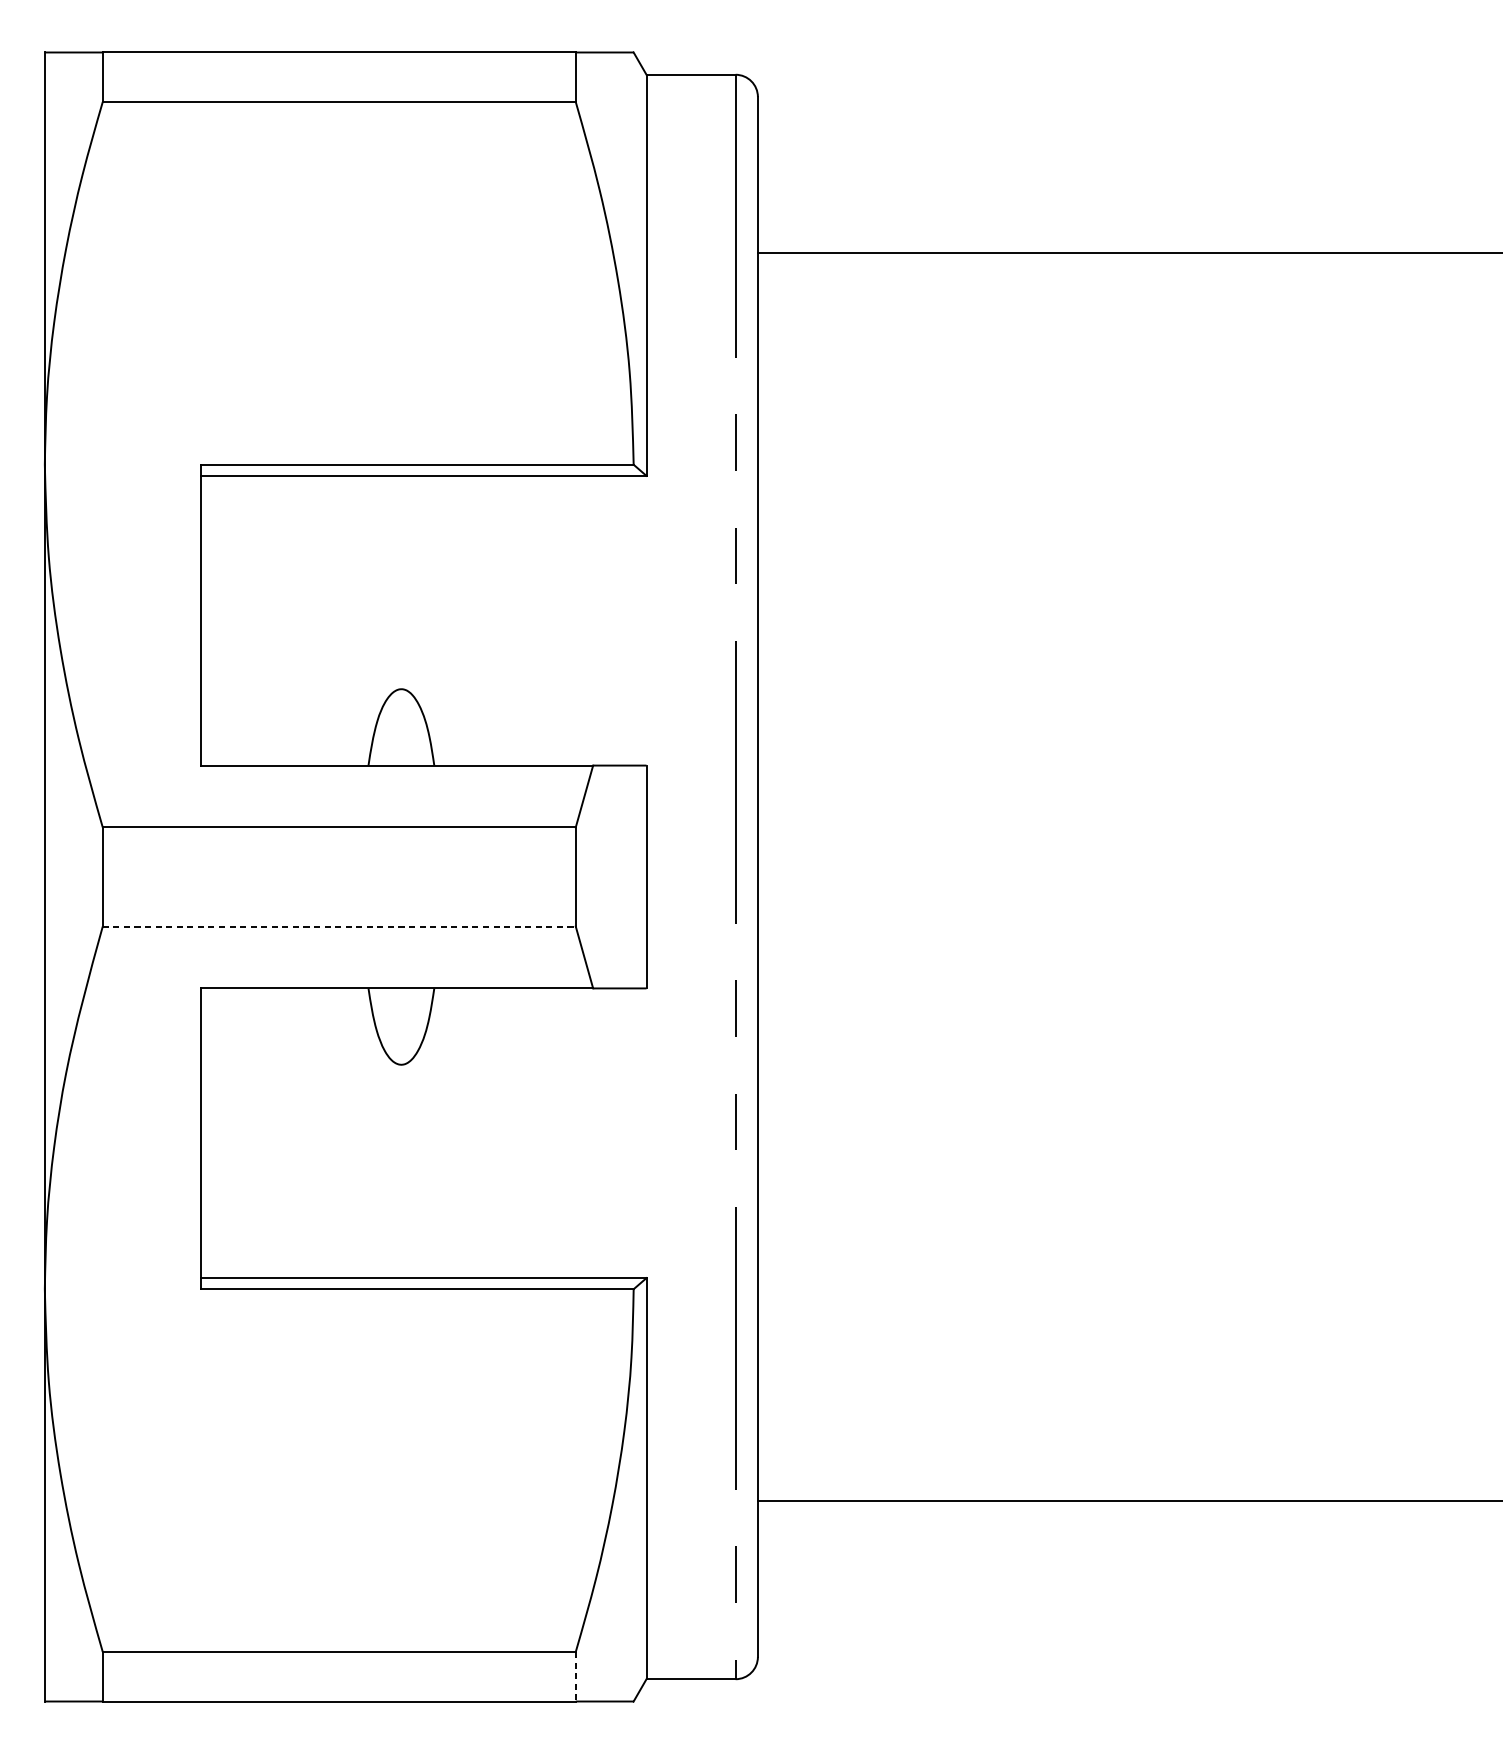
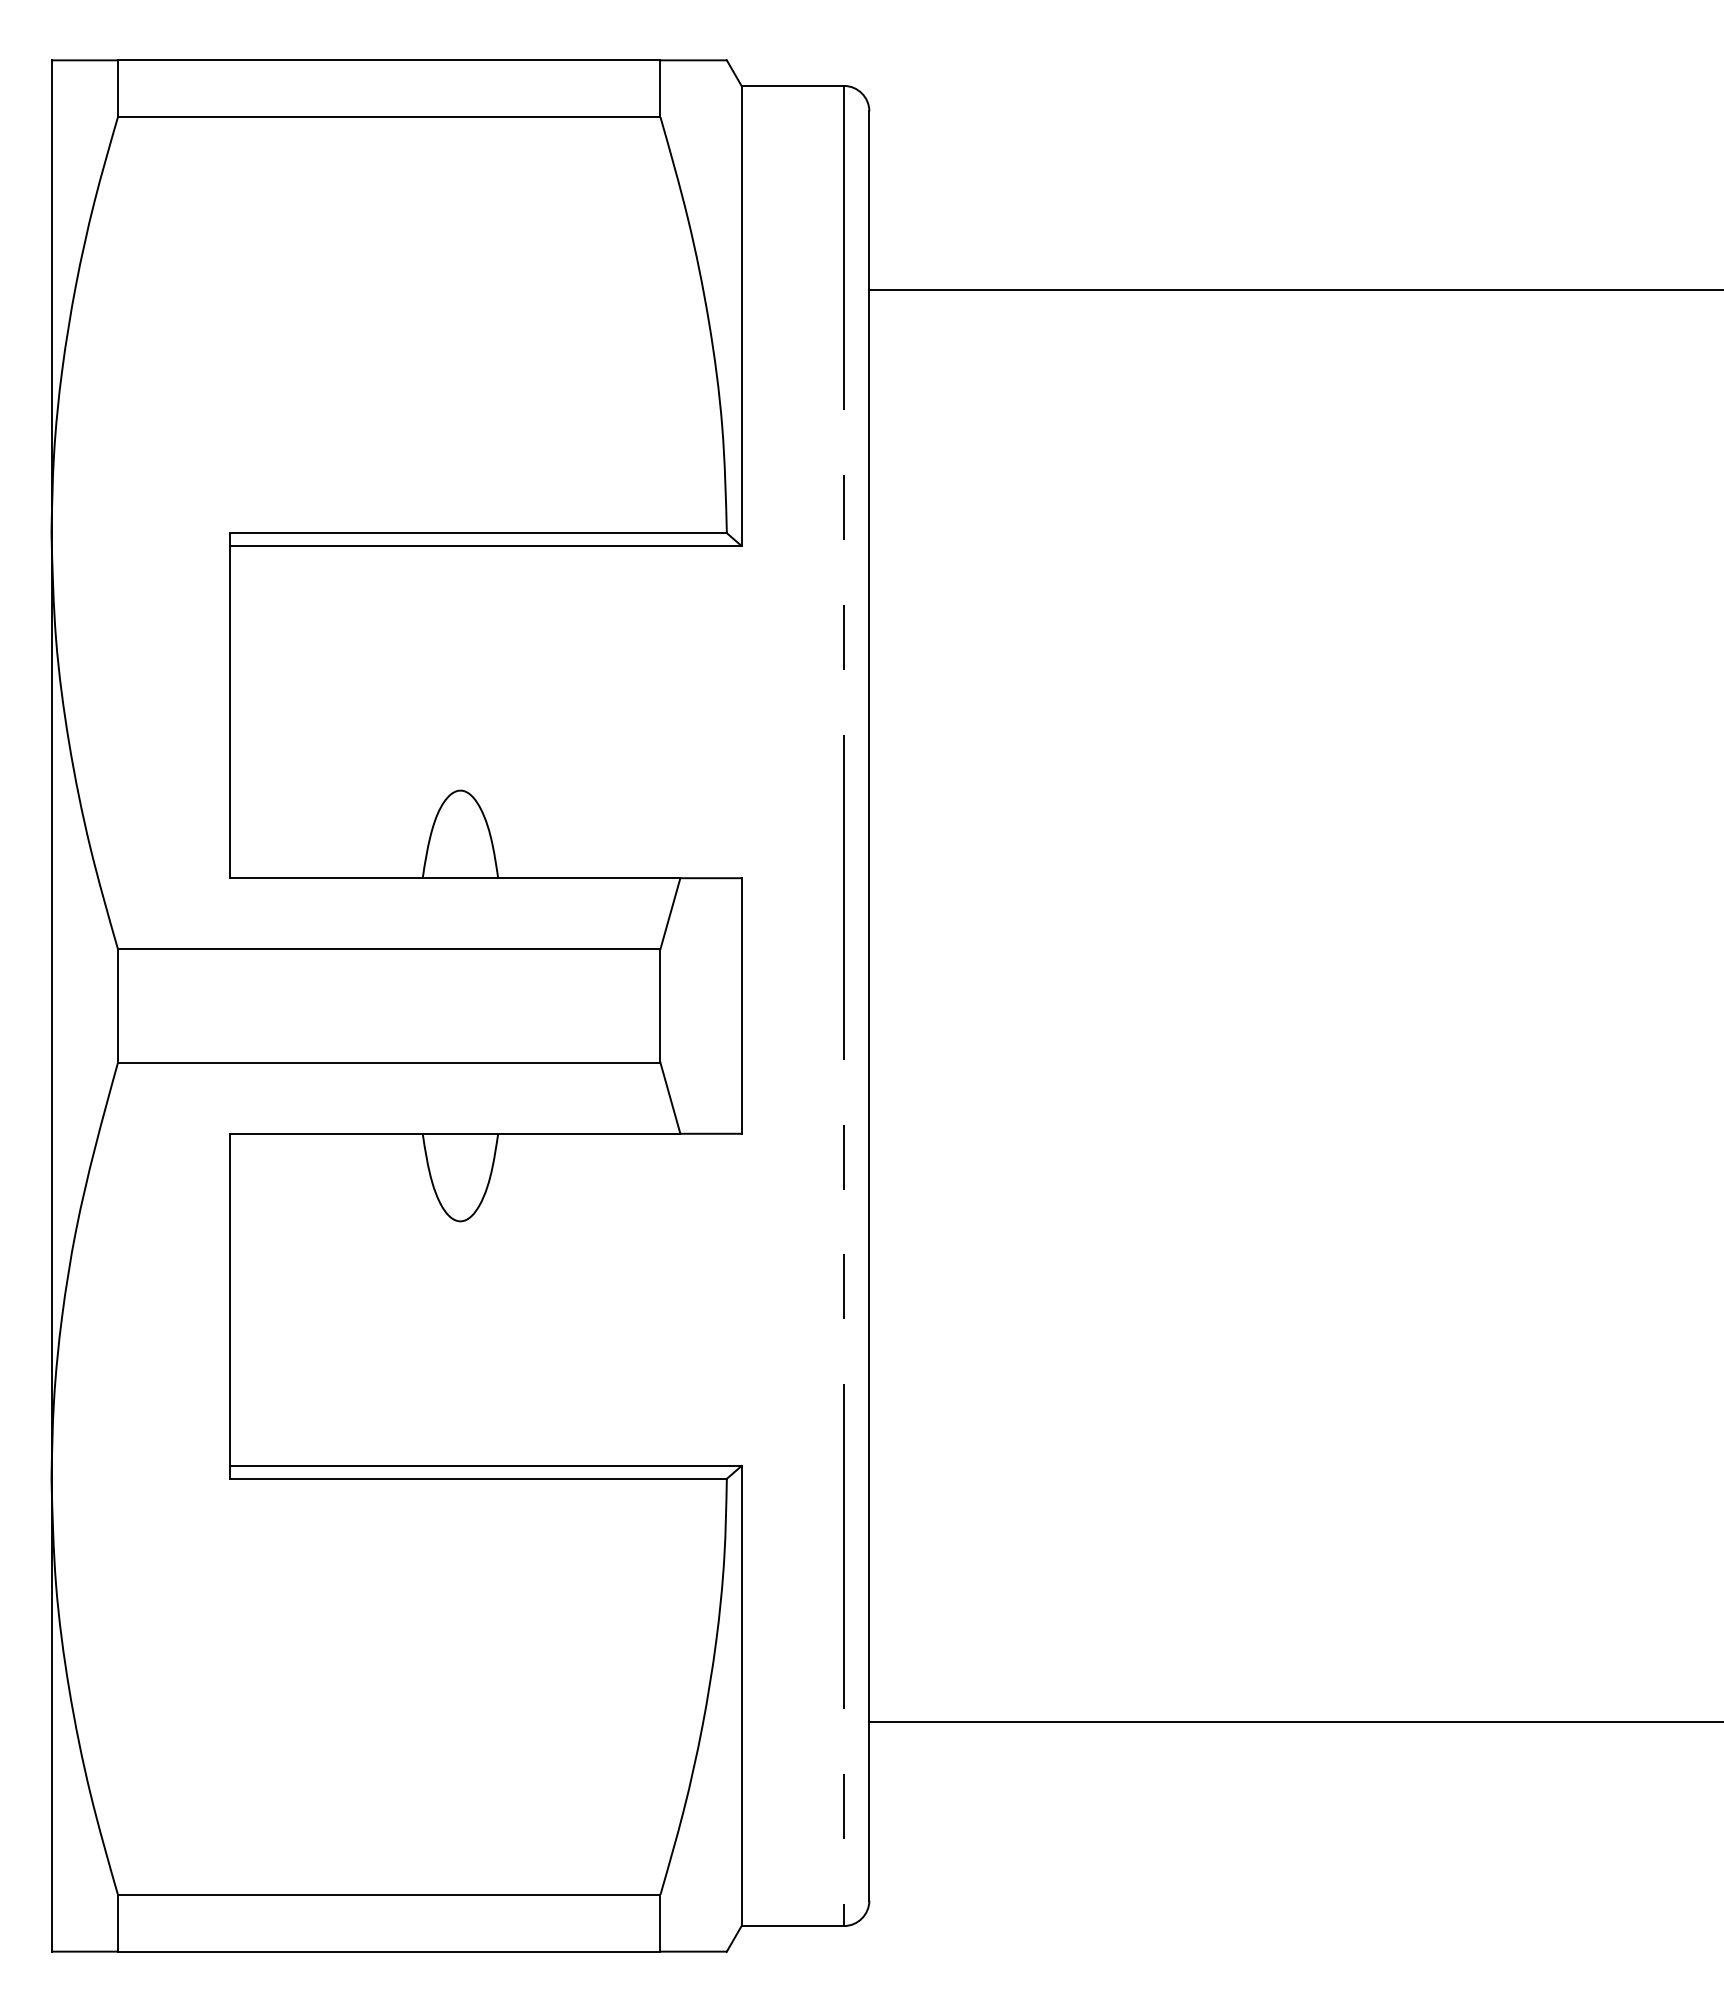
line: (339, 926) -> (389, 1062), dashed -> solid
line: (575, 1676) -> (660, 1923), dashed -> solid

